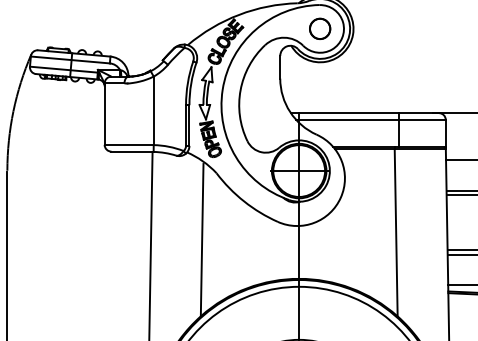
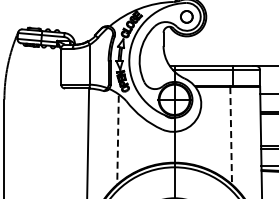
line: (396, 232) -> (231, 135), solid -> dashed
line: (202, 240) -> (118, 140), solid -> dashed

